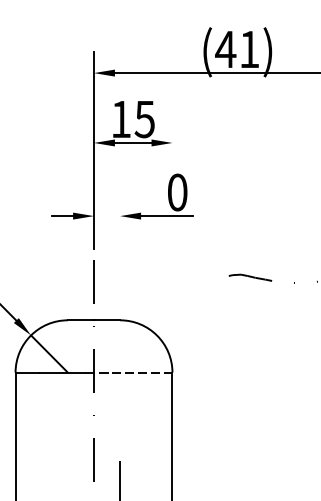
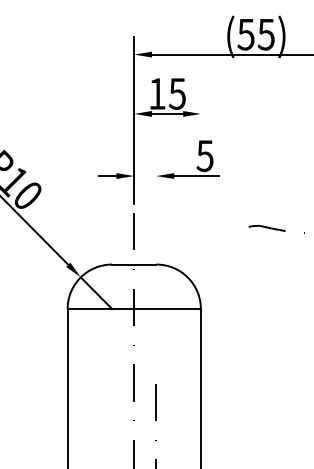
text: (236, 49) -> (255, 34), (41) -> (55)
text: (176, 193) -> (204, 156), 0 -> 5
line: (133, 372) -> (167, 308), dashed -> solid

